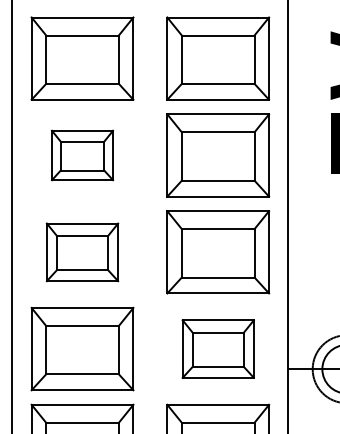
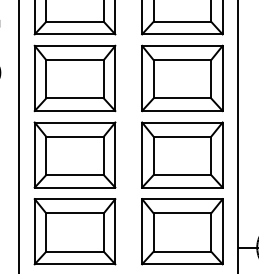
part: (82, 155) -> (75, 78), size x1.67
part: (82, 252) -> (75, 155), size x1.43
part: (218, 348) -> (182, 231), size x1.43

